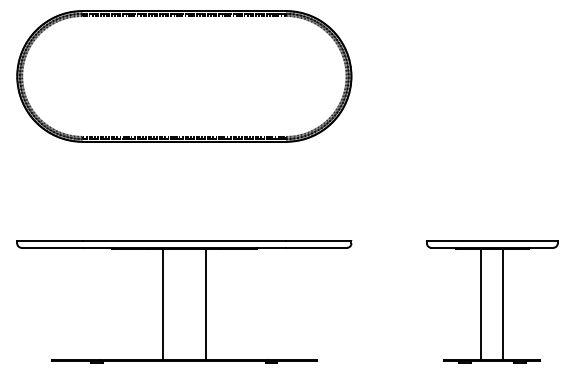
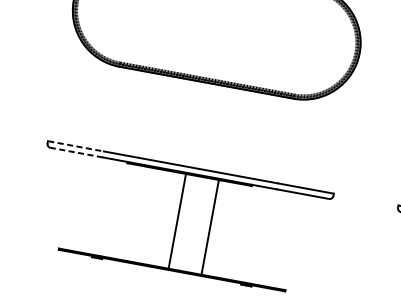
line: (50, 240) -> (76, 146), solid -> dashed
line: (52, 247) -> (77, 152), solid -> dashed
line: (163, 304) -> (177, 221), moved
line: (205, 304) -> (210, 227), moved

